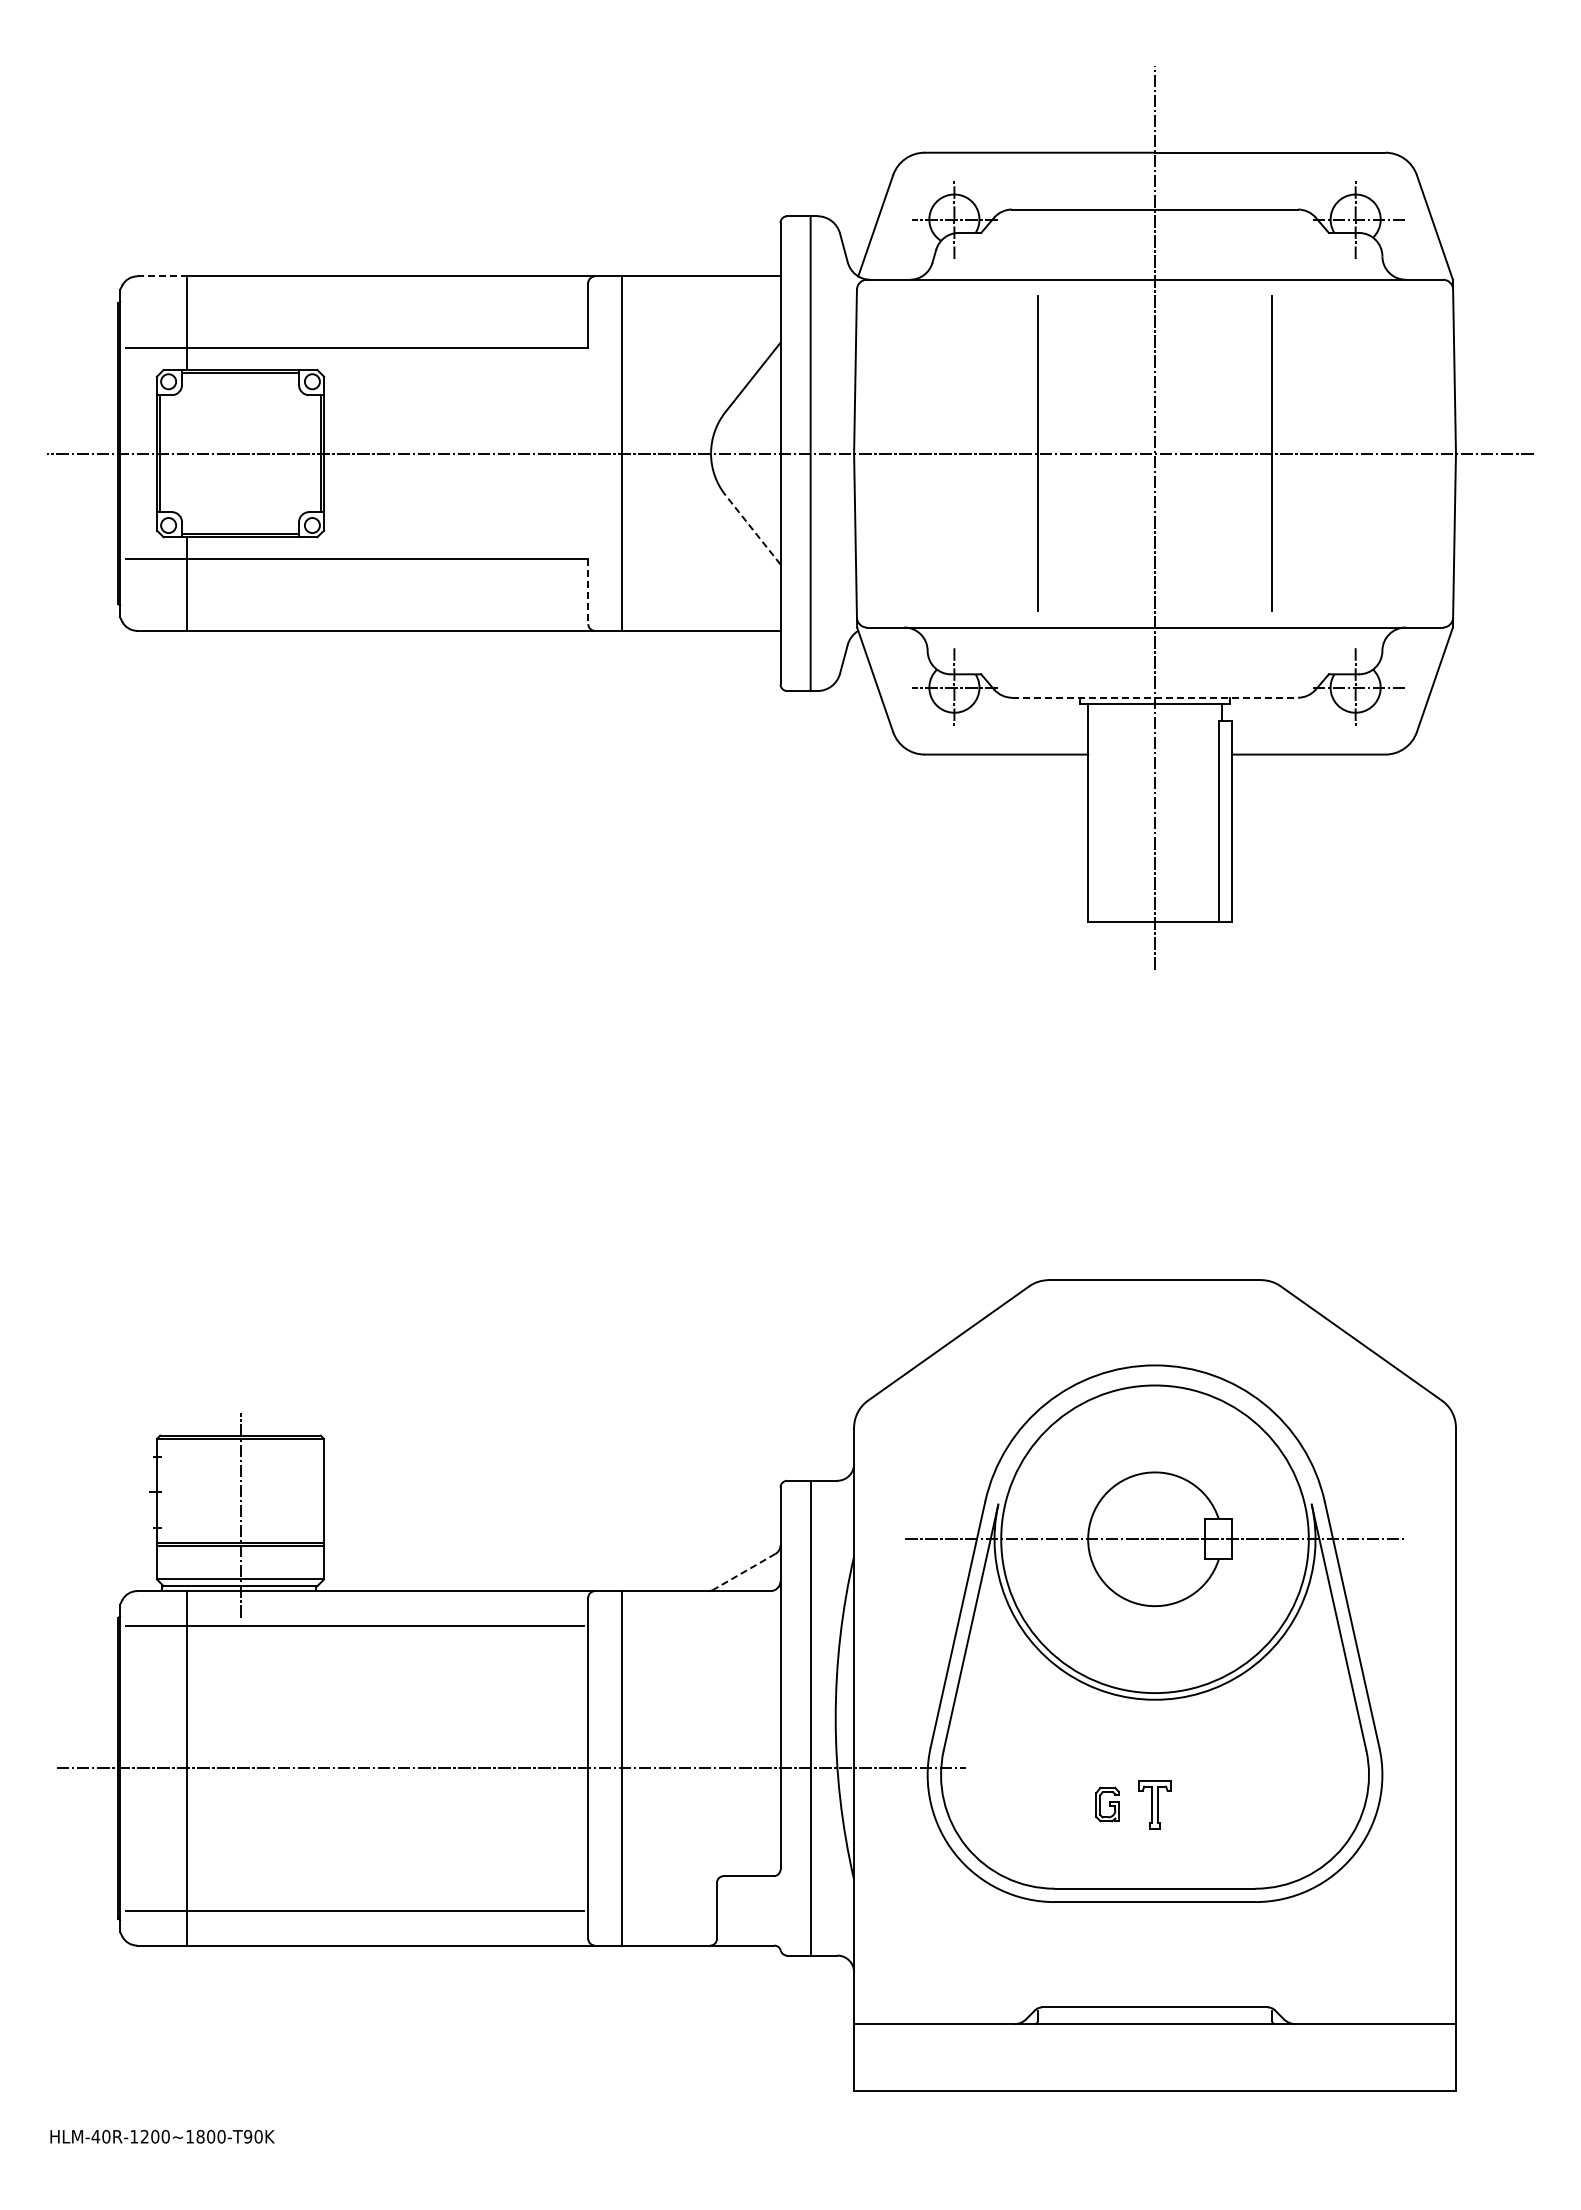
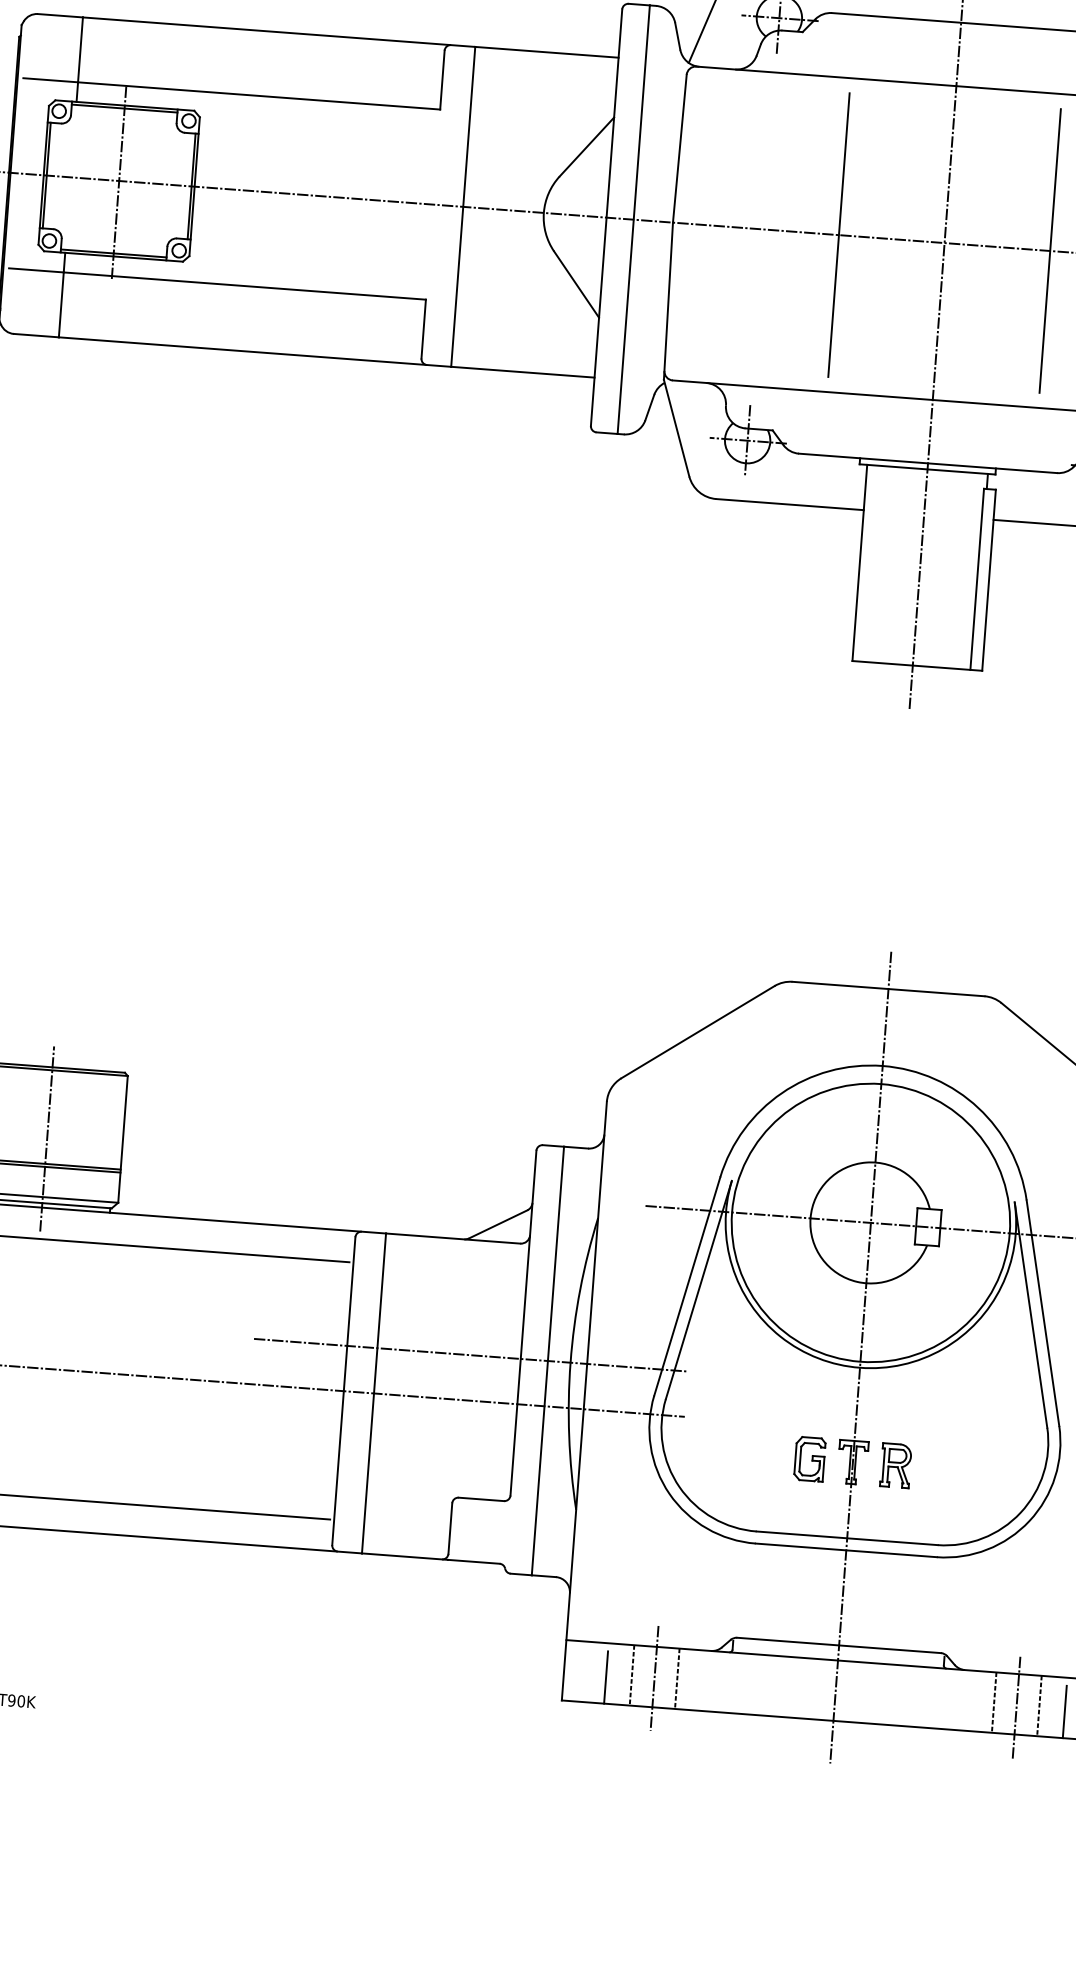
line: (162, 276) -> (60, 15), dashed -> solid
line: (240, 454) -> (119, 181), added
line: (752, 529) -> (576, 284), dashed -> solid
line: (588, 591) -> (423, 329), dashed -> solid
line: (1155, 697) -> (928, 463), dashed -> solid
line: (744, 1571) -> (498, 1224), dashed -> solid
line: (1155, 1688) -> (861, 1357), added
line: (725, 1718) -> (471, 1355), added
part: (1107, 1804) -> (810, 1459), size x1.43
part: (1202, 1804) -> (895, 1465), added
line: (929, 2057) -> (632, 1675), added
line: (979, 2057) -> (677, 1678), added
line: (1330, 2057) -> (994, 1702), added
line: (1380, 2057) -> (1039, 1705), added
line: (954, 2058) -> (654, 1677), added
line: (1355, 2061) -> (1016, 1707), added
line: (900, 2062) -> (605, 1677), added
line: (1409, 2062) -> (1065, 1712), added

